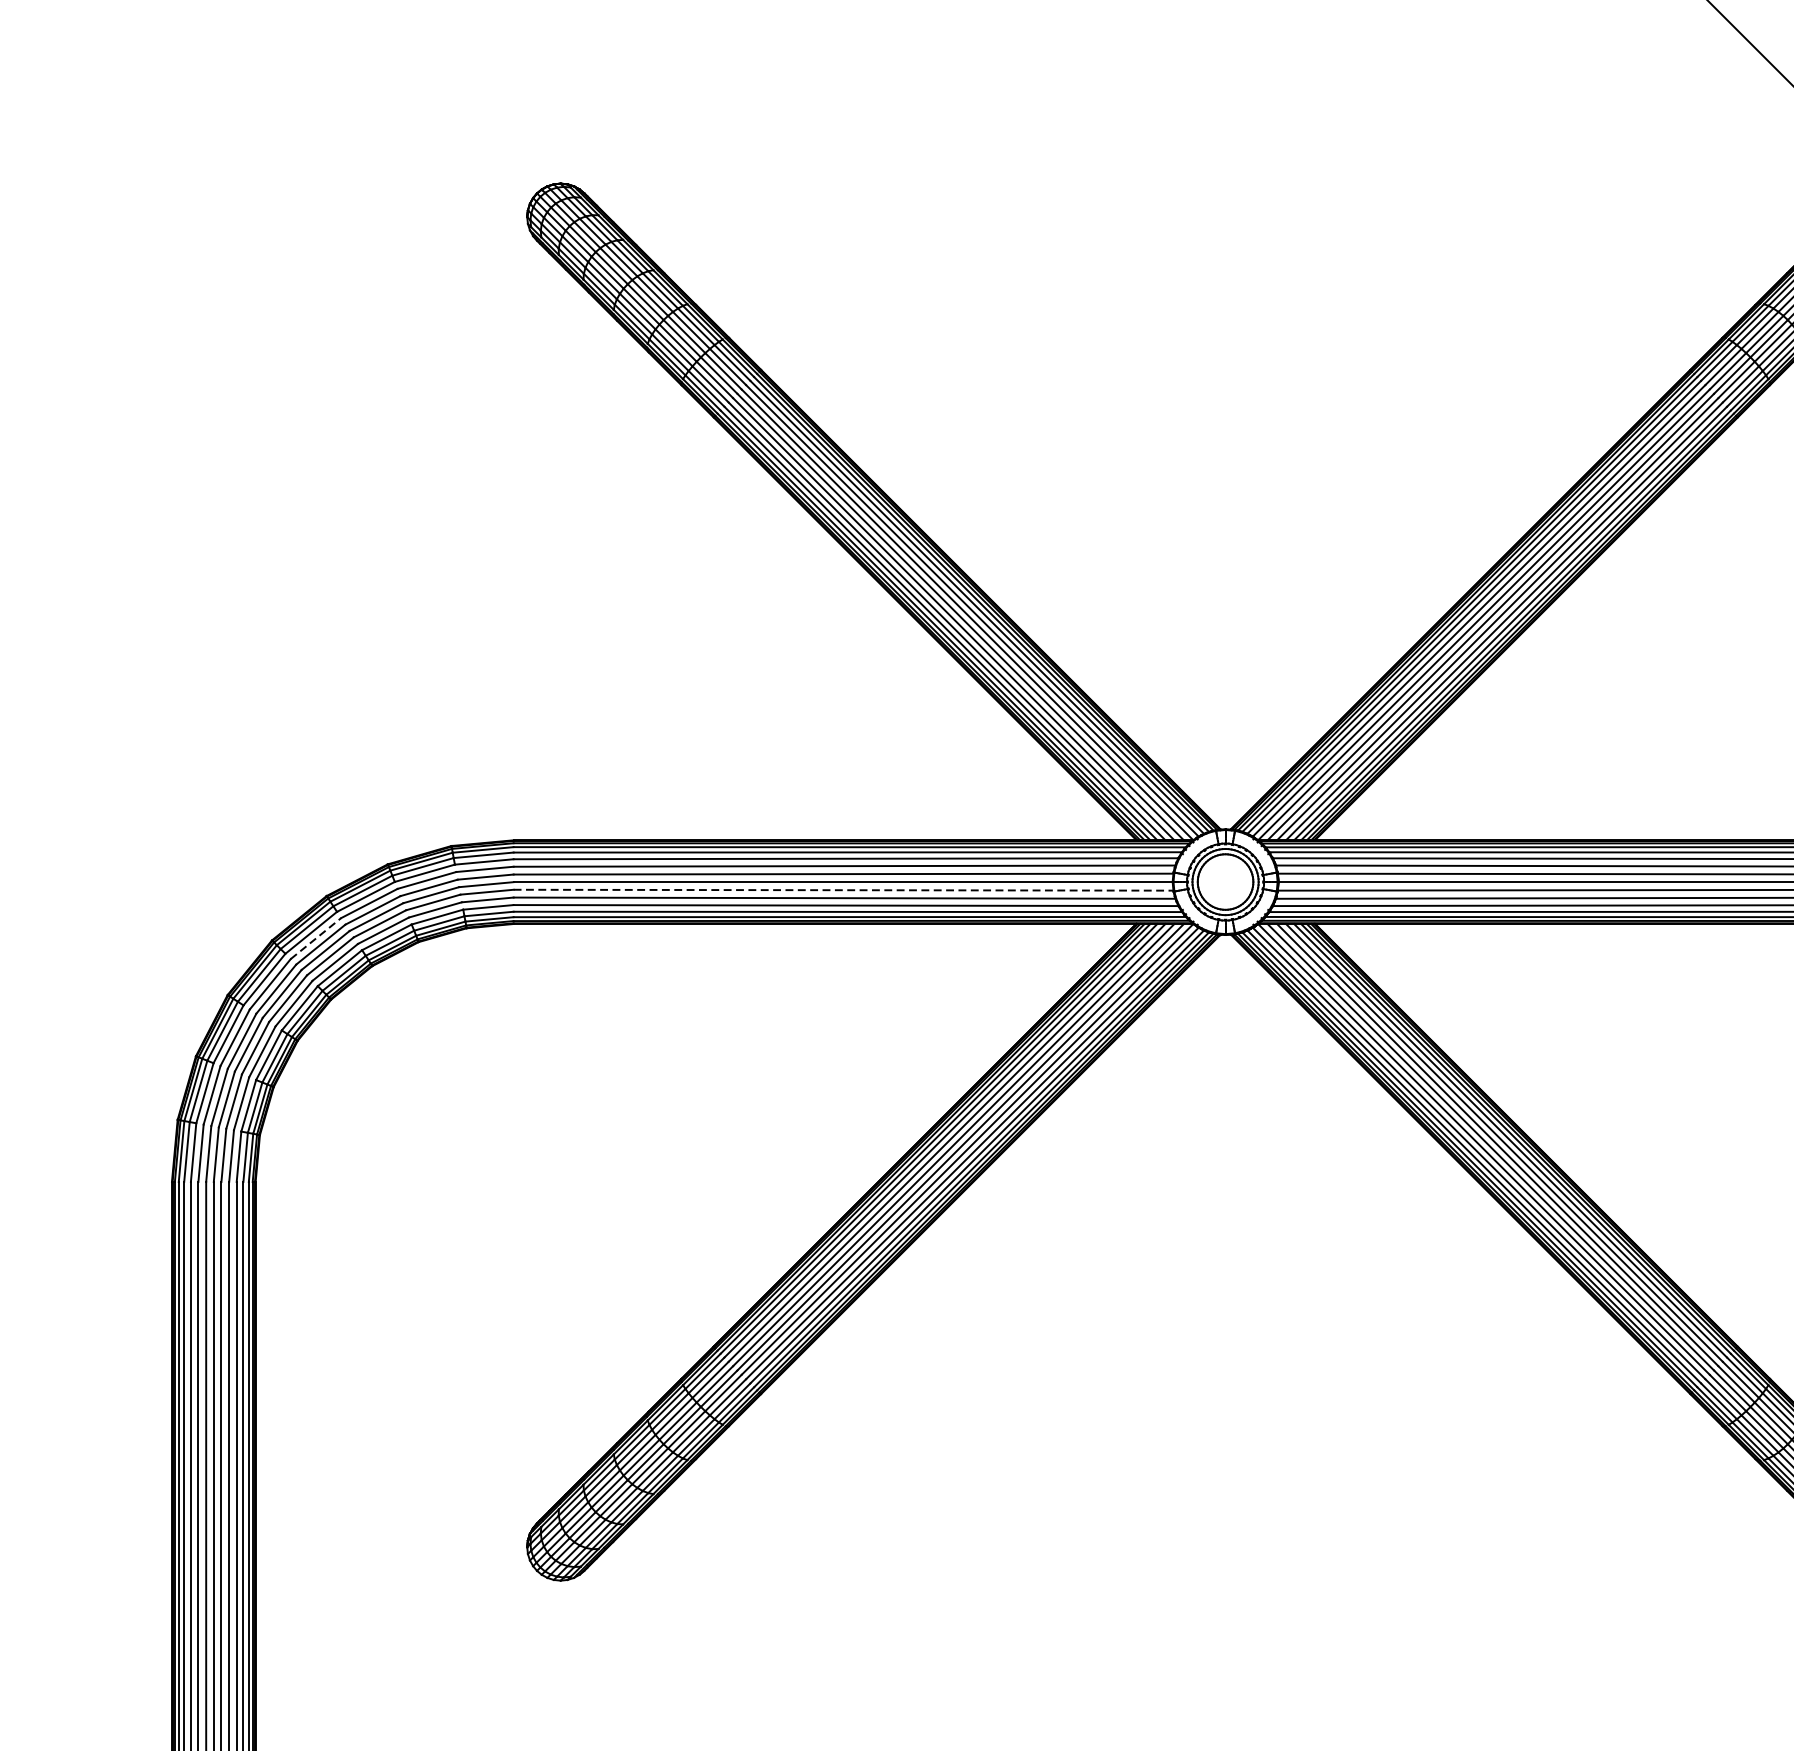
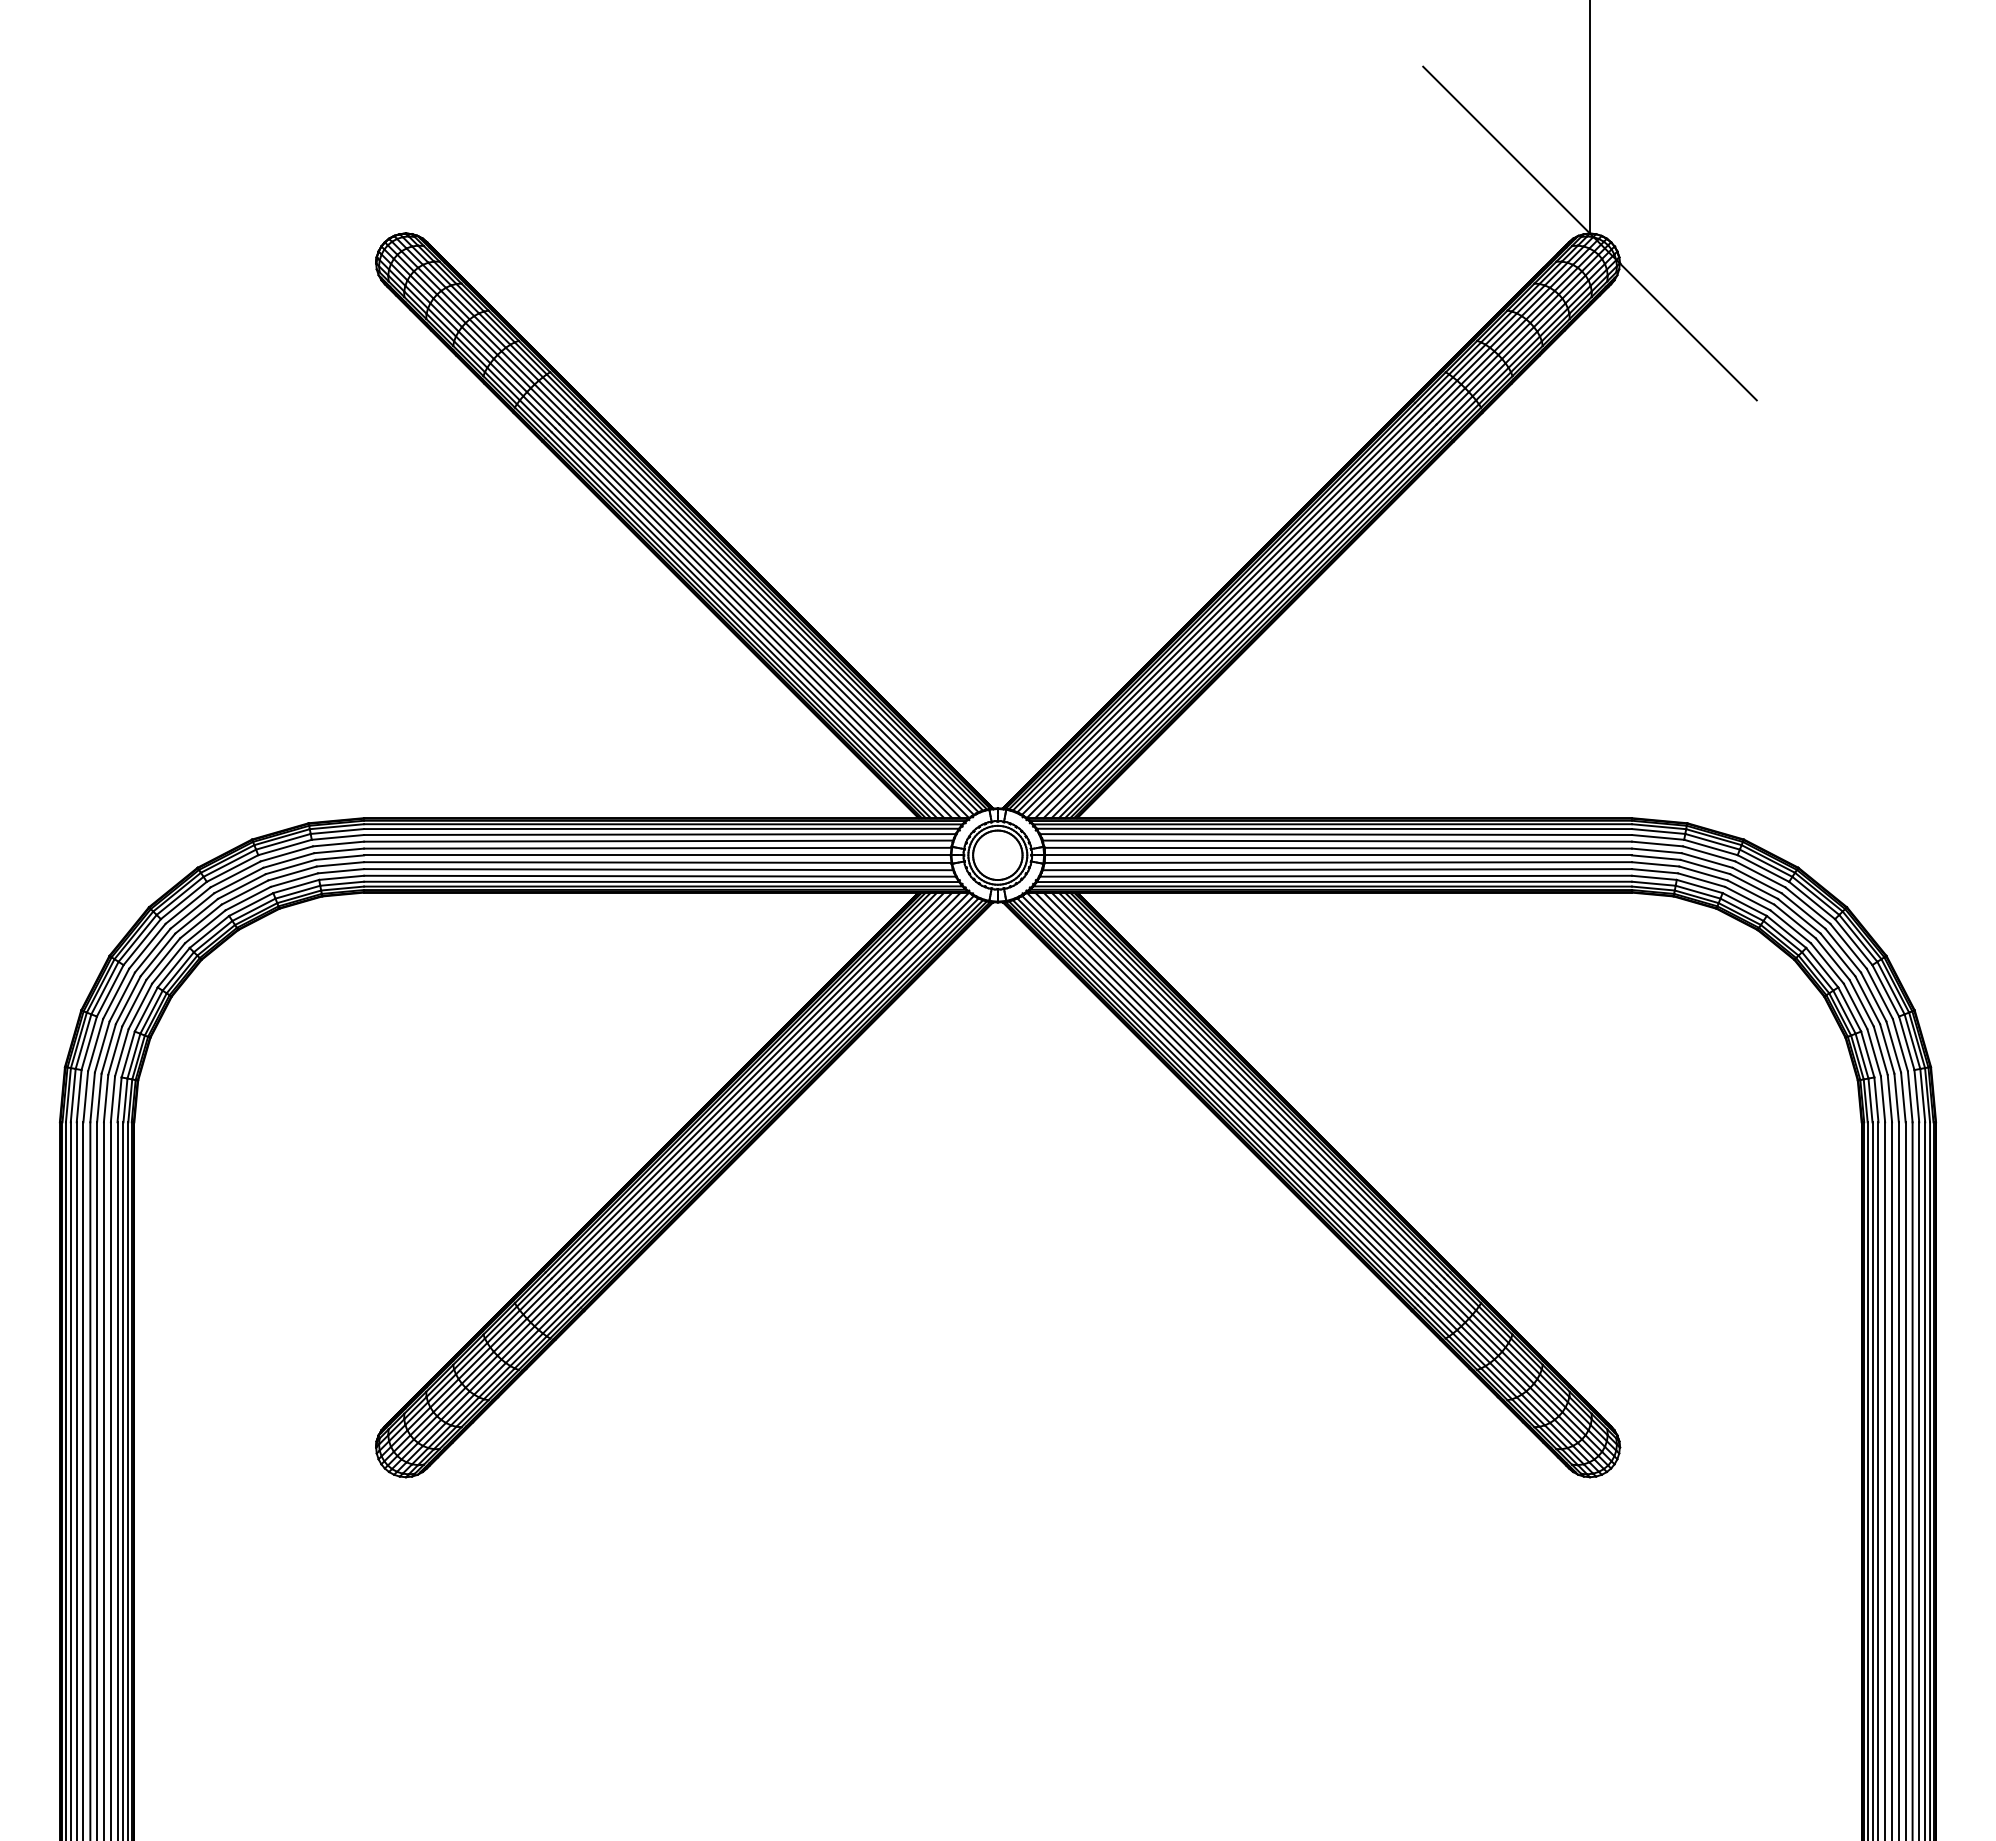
line: (843, 890) -> (657, 862), dashed -> solid
line: (316, 938) -> (188, 905), dashed -> solid

